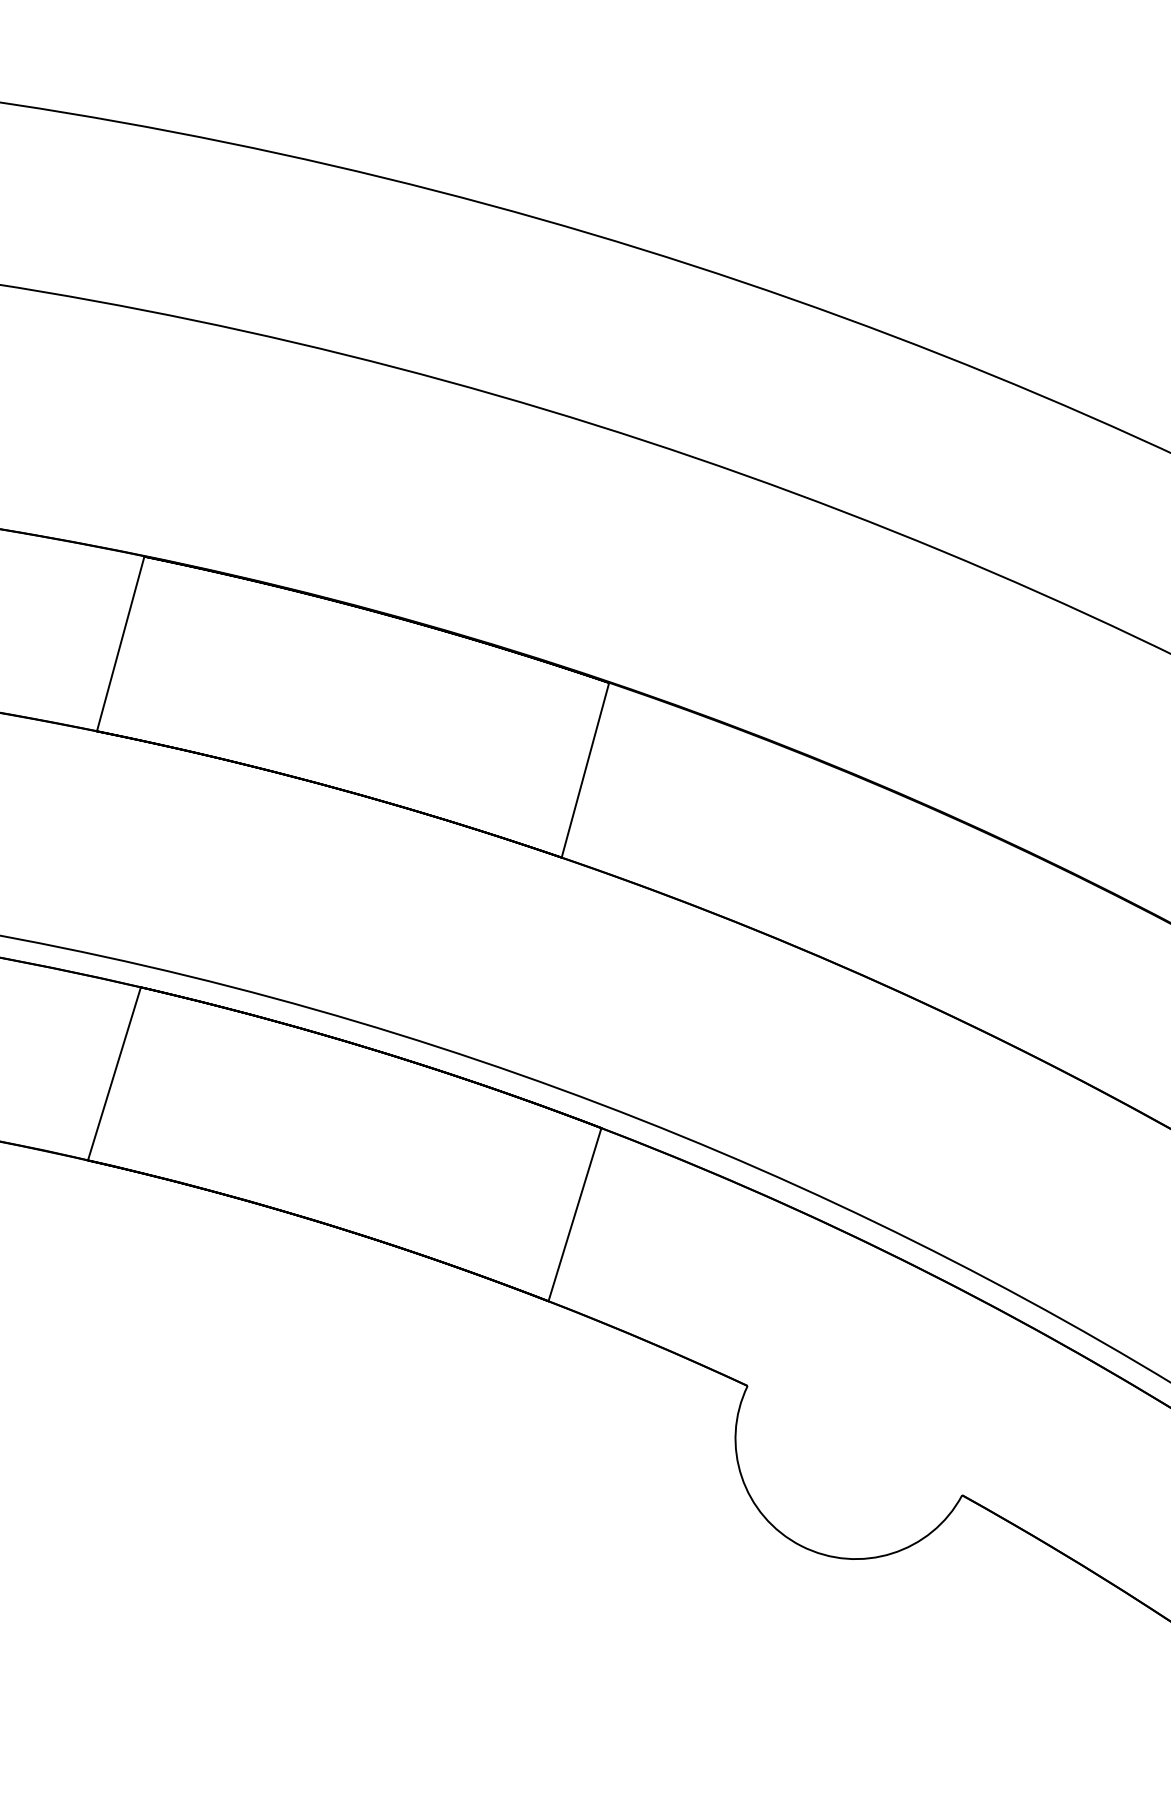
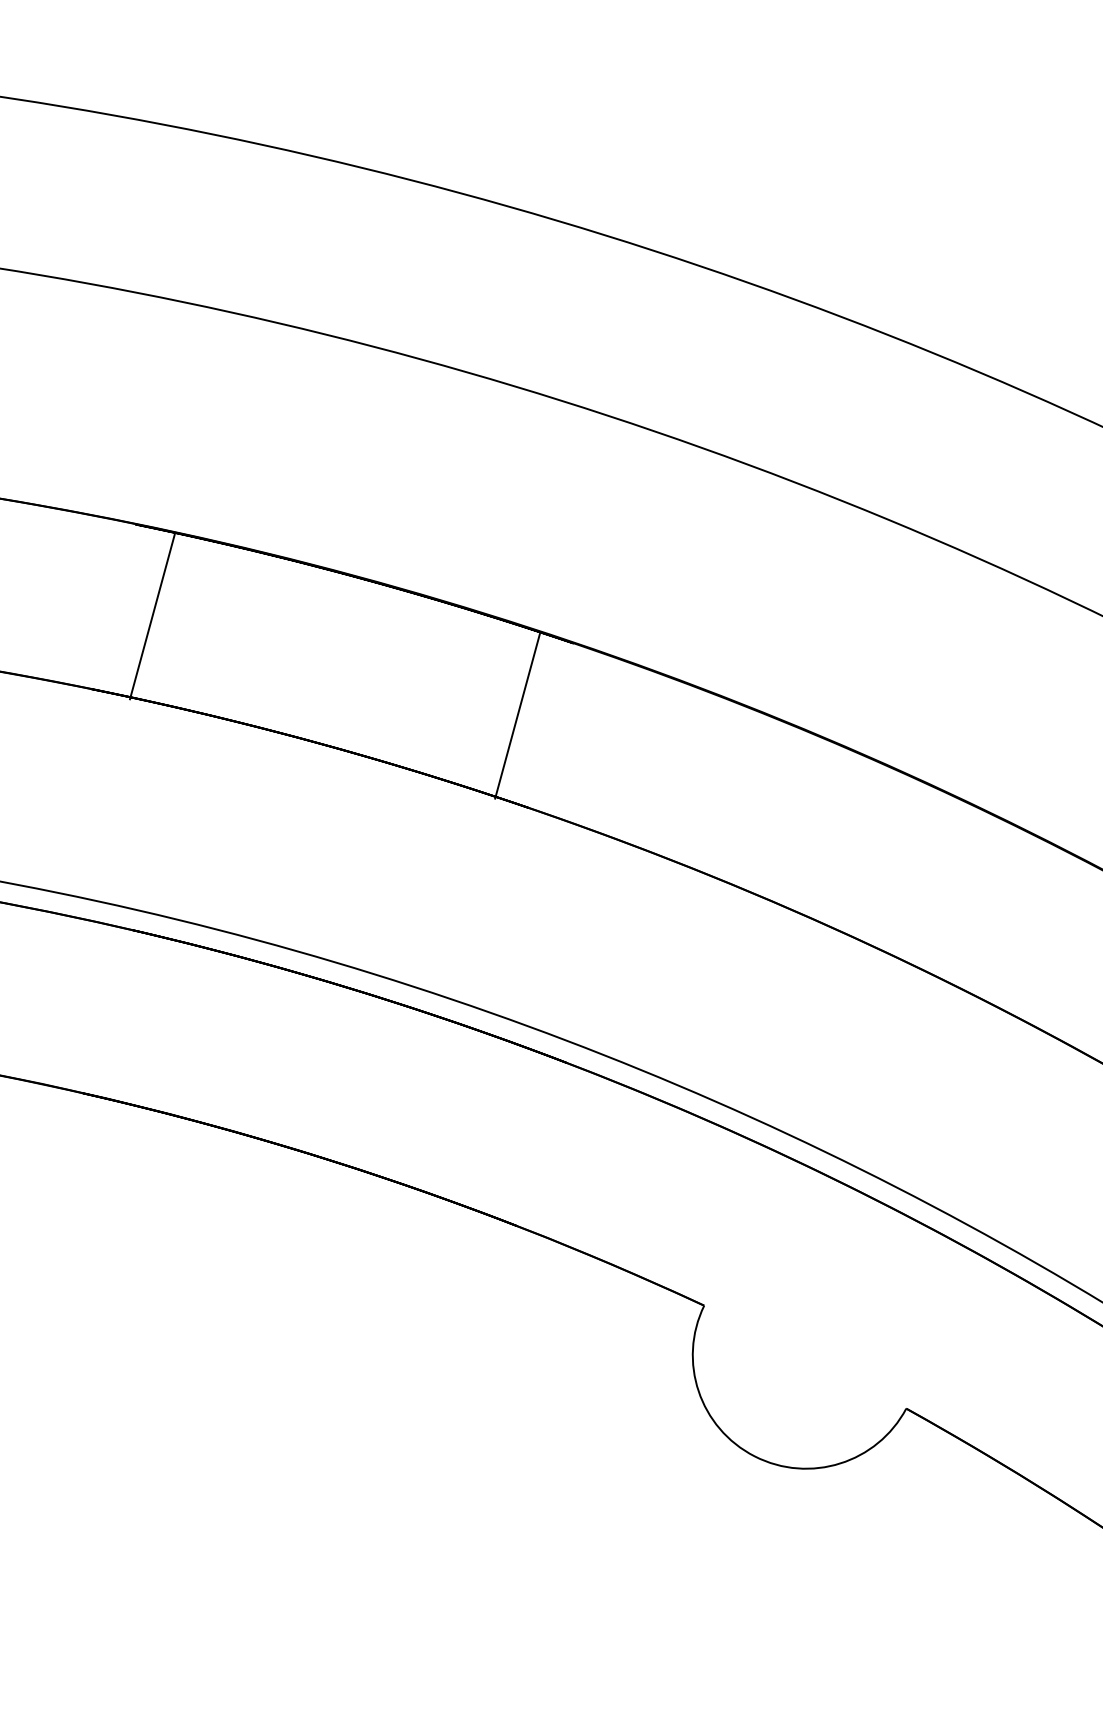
line: (120, 643) -> (152, 616), moved
line: (585, 770) -> (517, 716), moved
line: (113, 1073) -> (106, 1011), removed
line: (574, 1214) -> (541, 1144), removed

